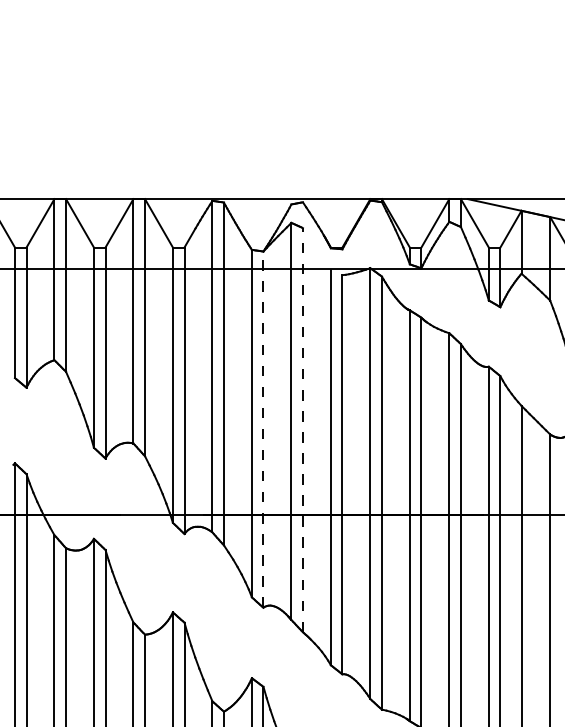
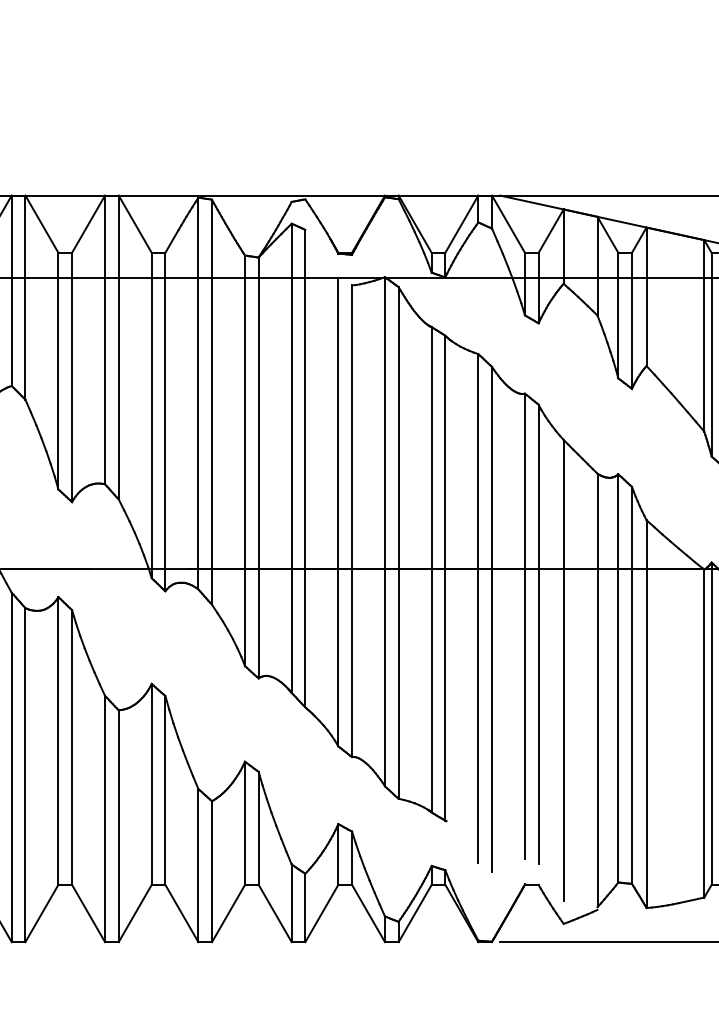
line: (263, 429) -> (258, 467), dashed -> solid
line: (303, 430) -> (305, 468), dashed -> solid

